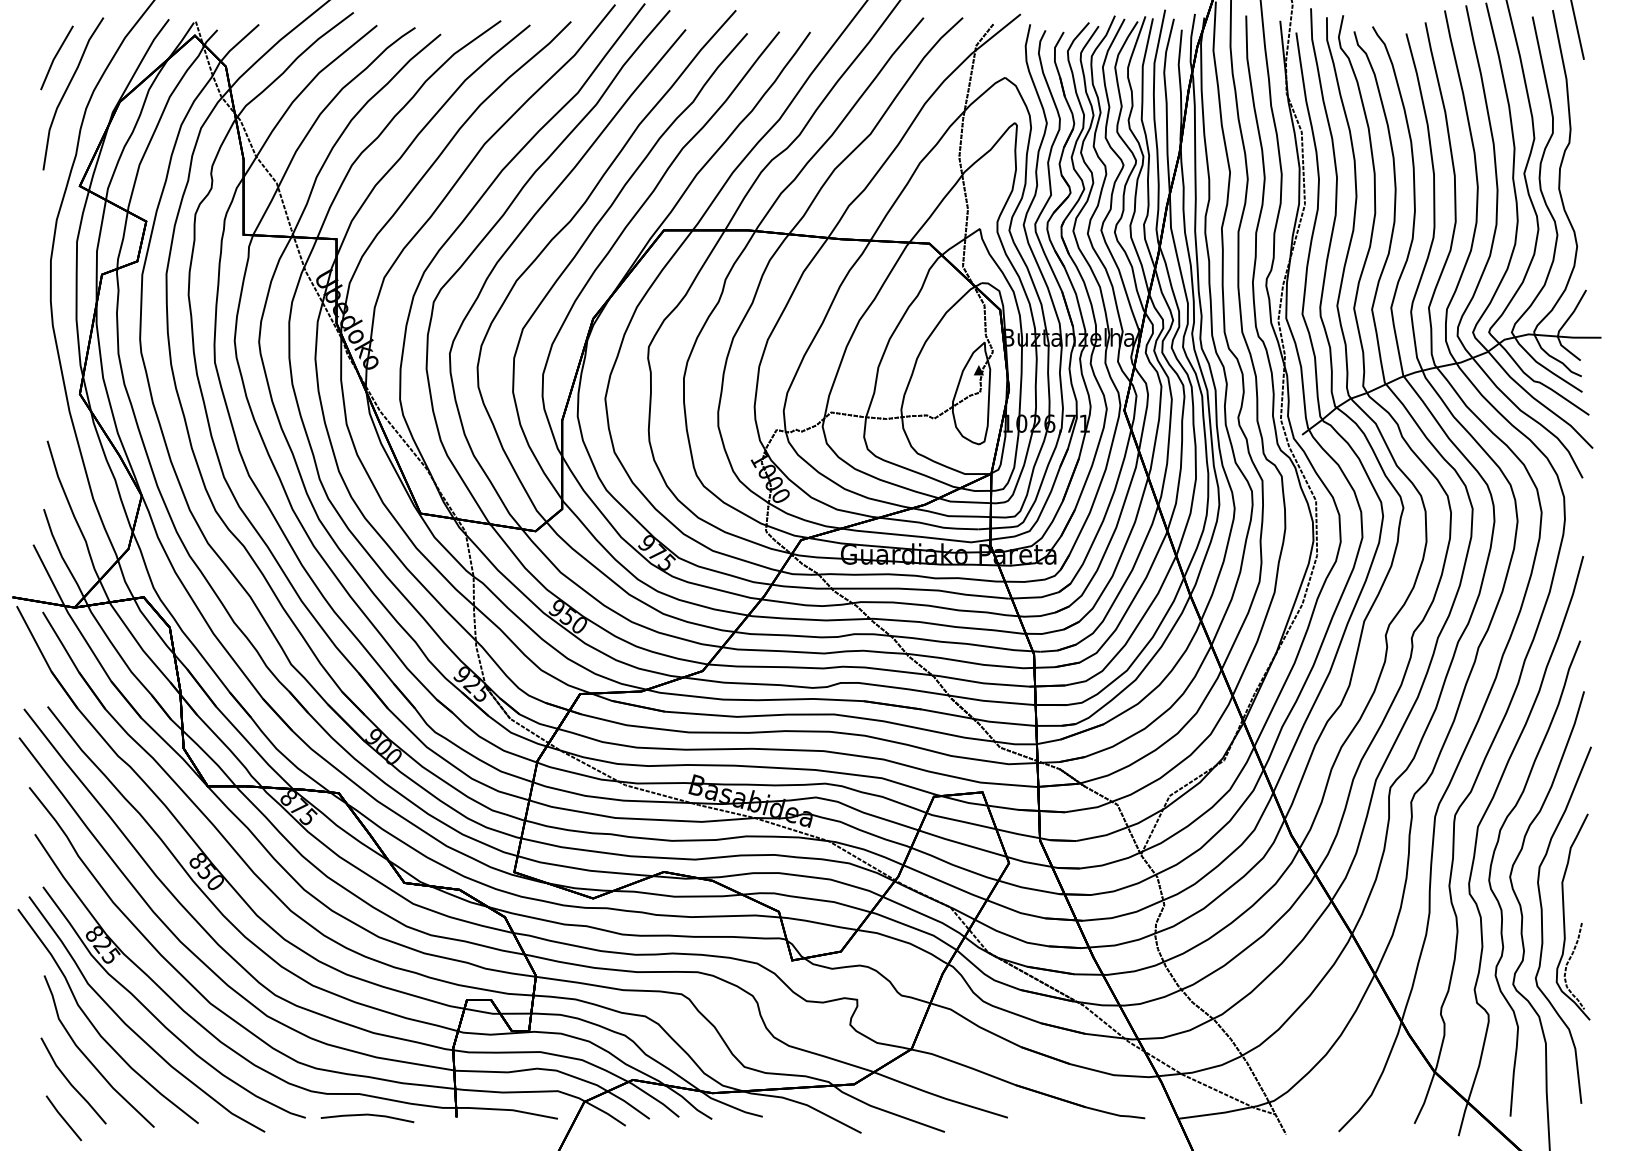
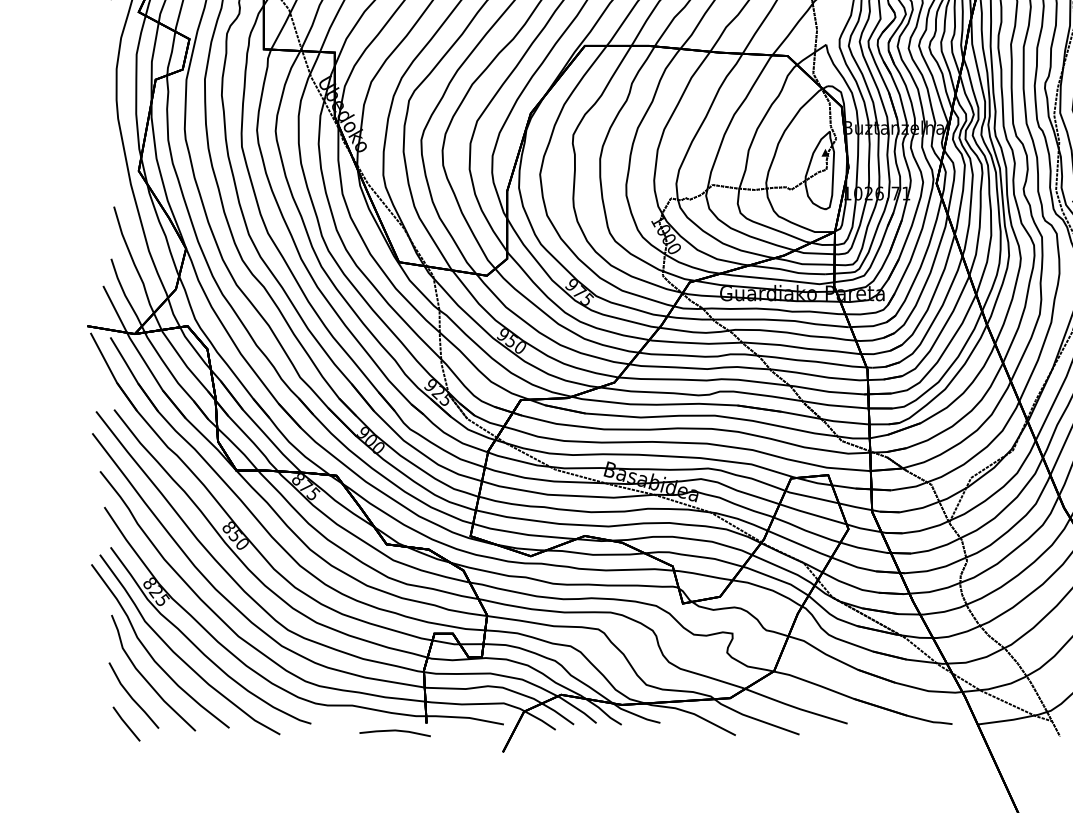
line: (367, 1115) -> (395, 731), moved

